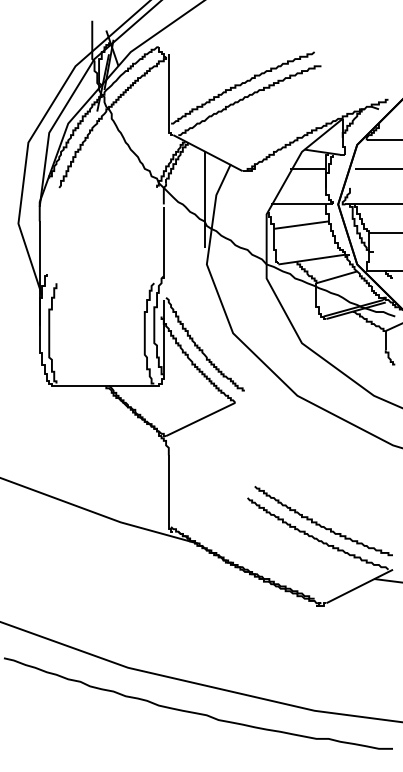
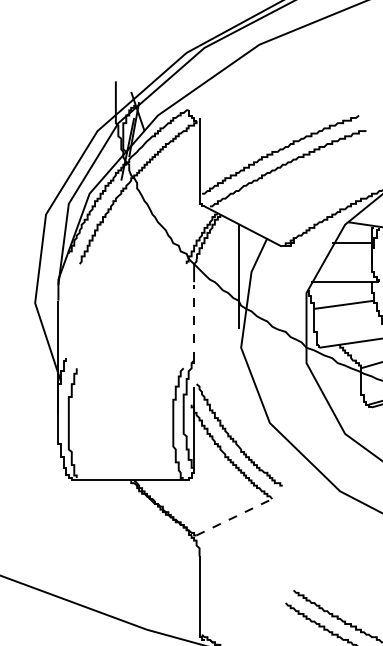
line: (163, 241) -> (193, 322), solid -> dashed
line: (201, 419) -> (235, 517), solid -> dashed

